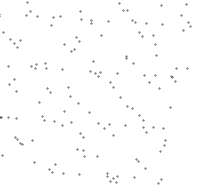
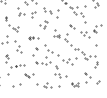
part: (46, 66) -> (33, 37), size x0.6

